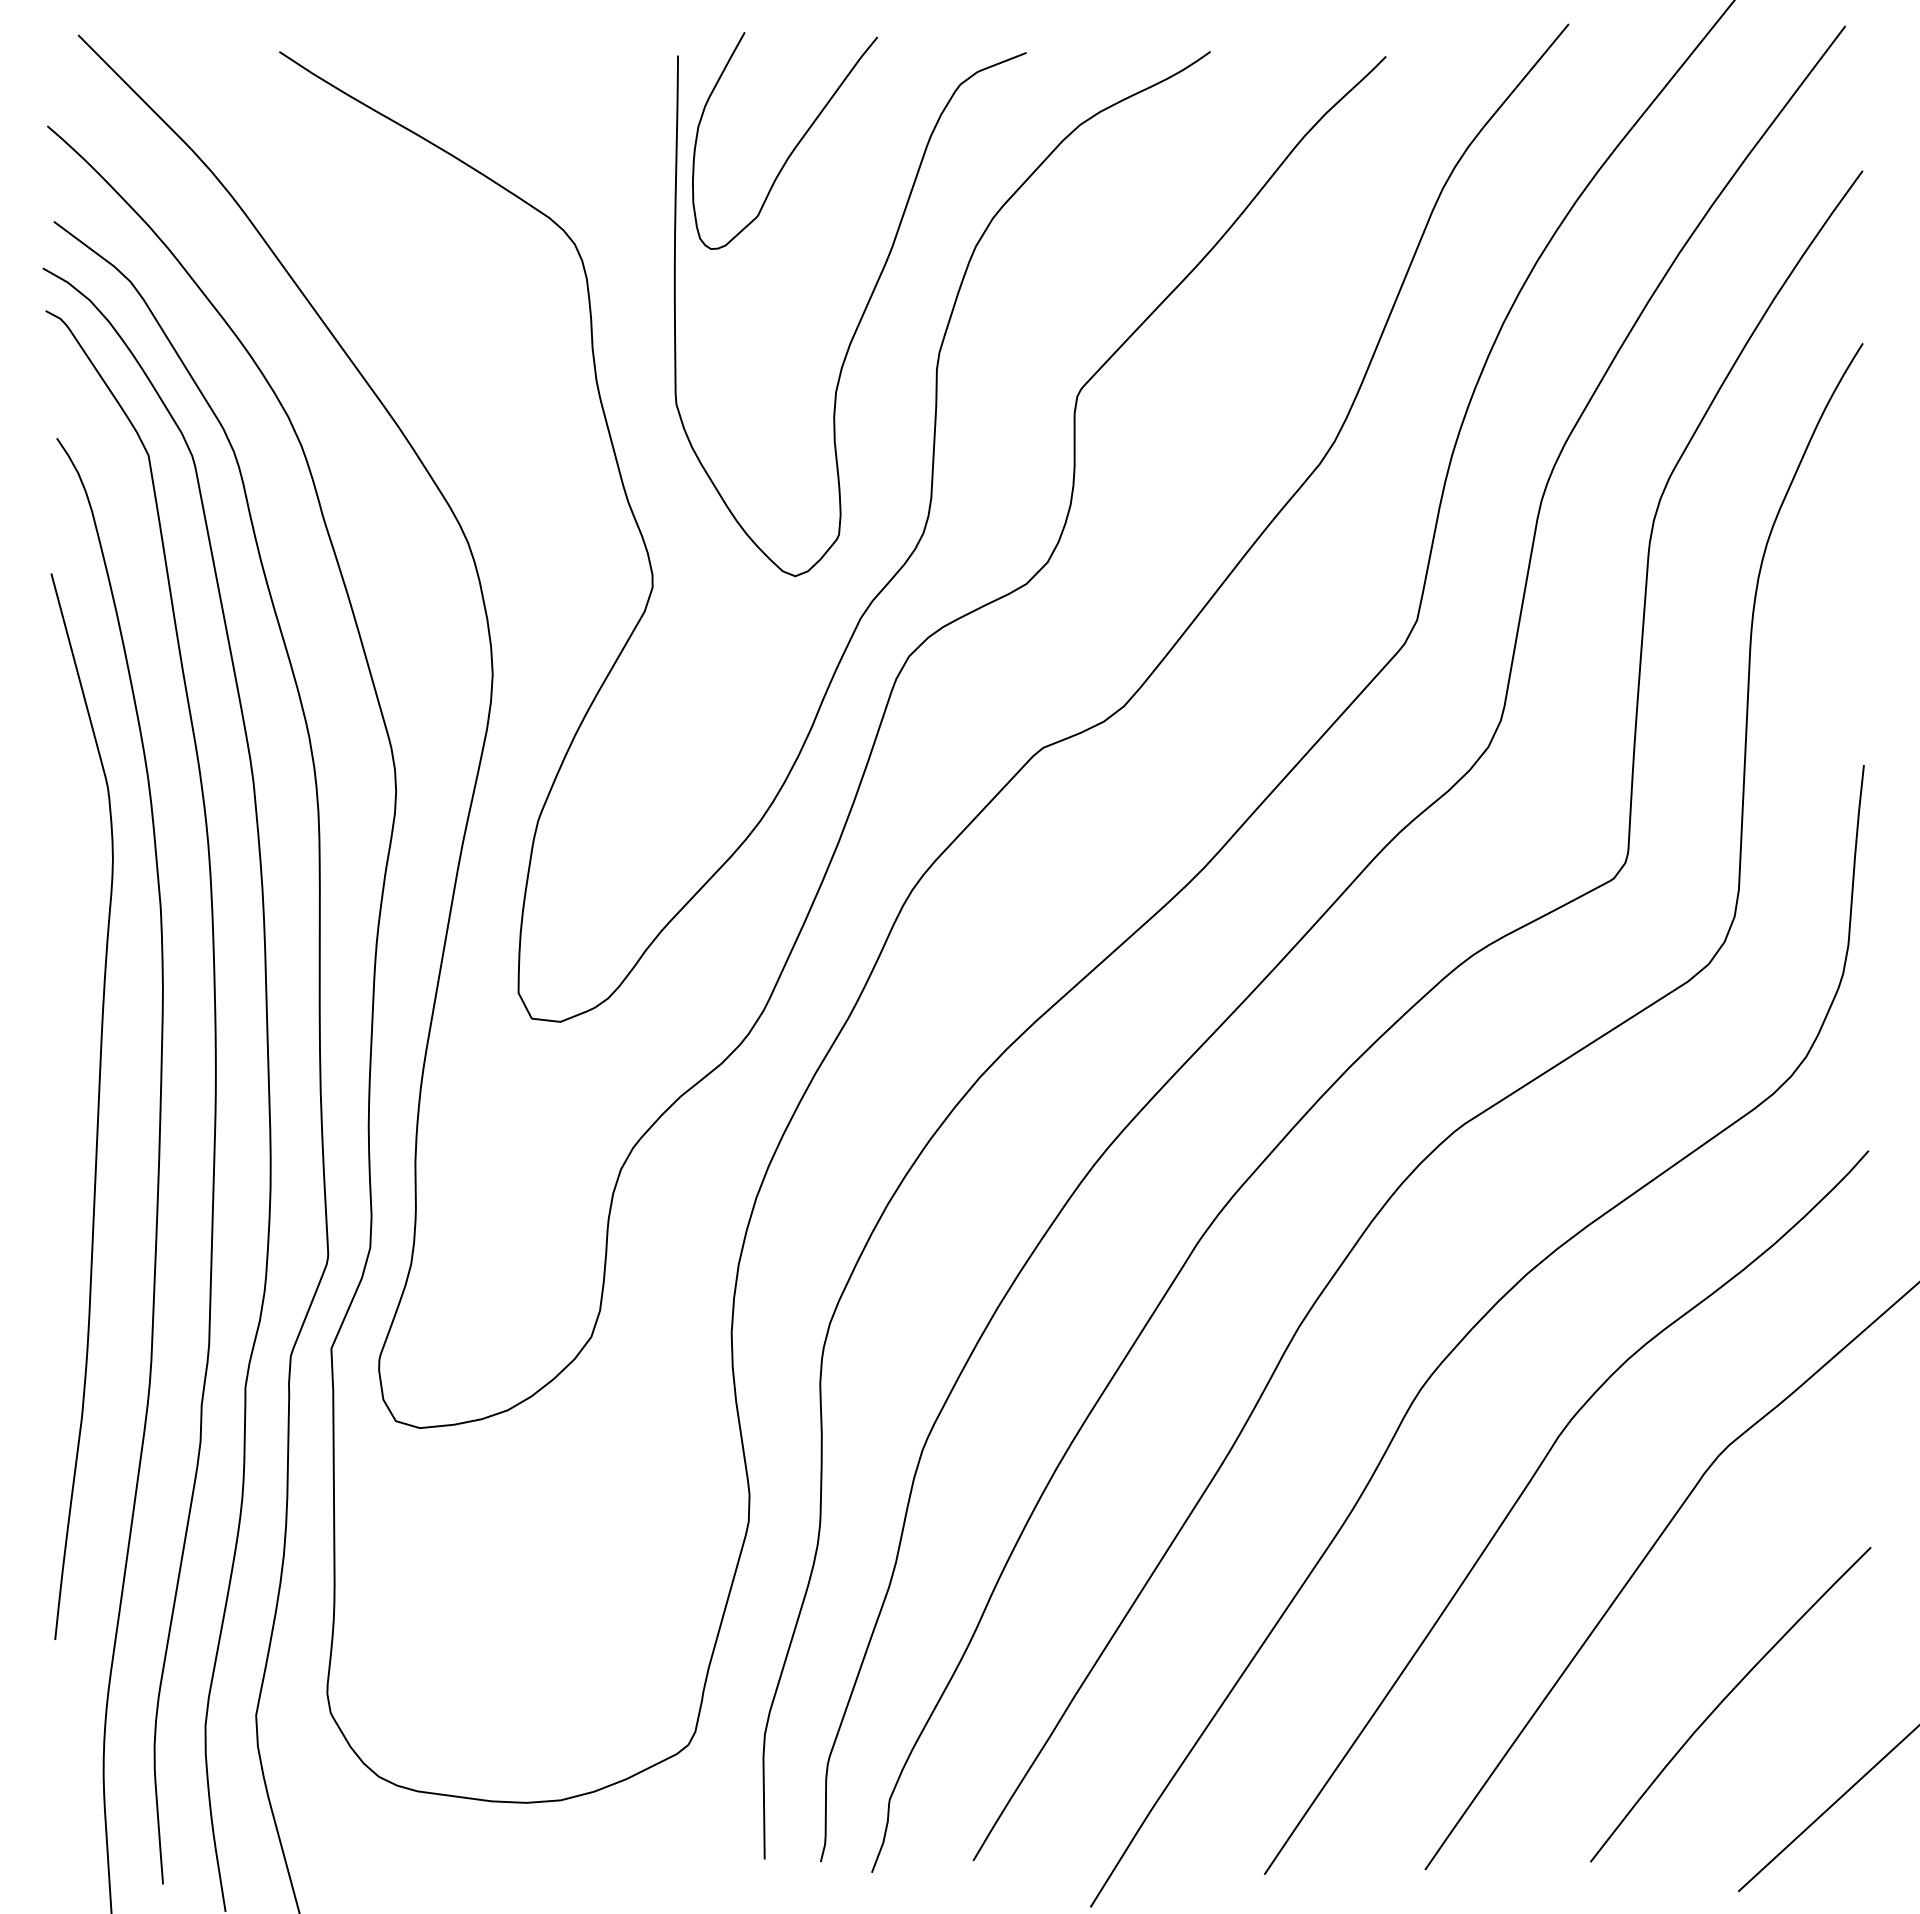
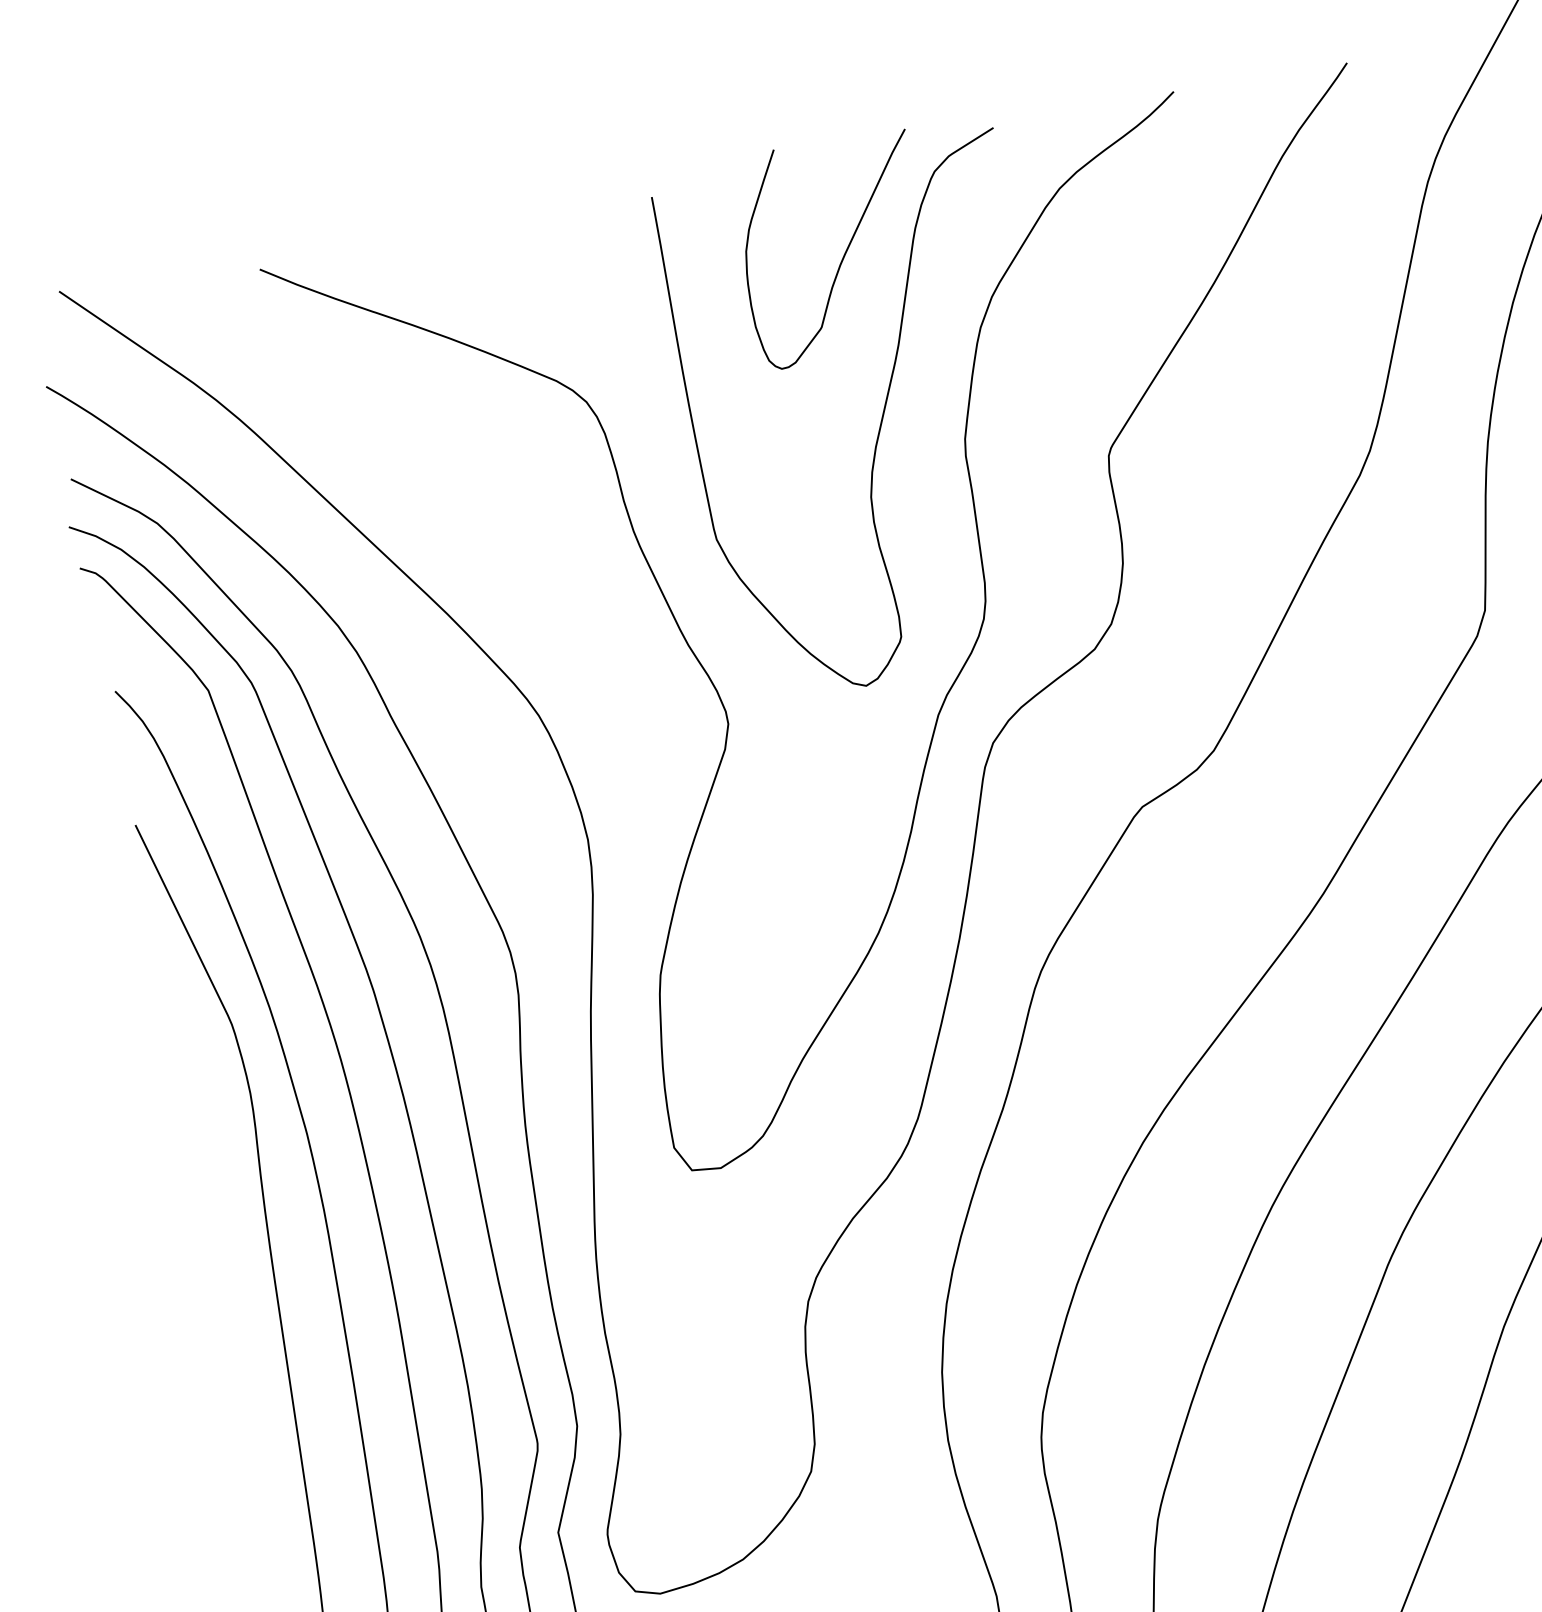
curve: (795, 145) -> (845, 251), moved

